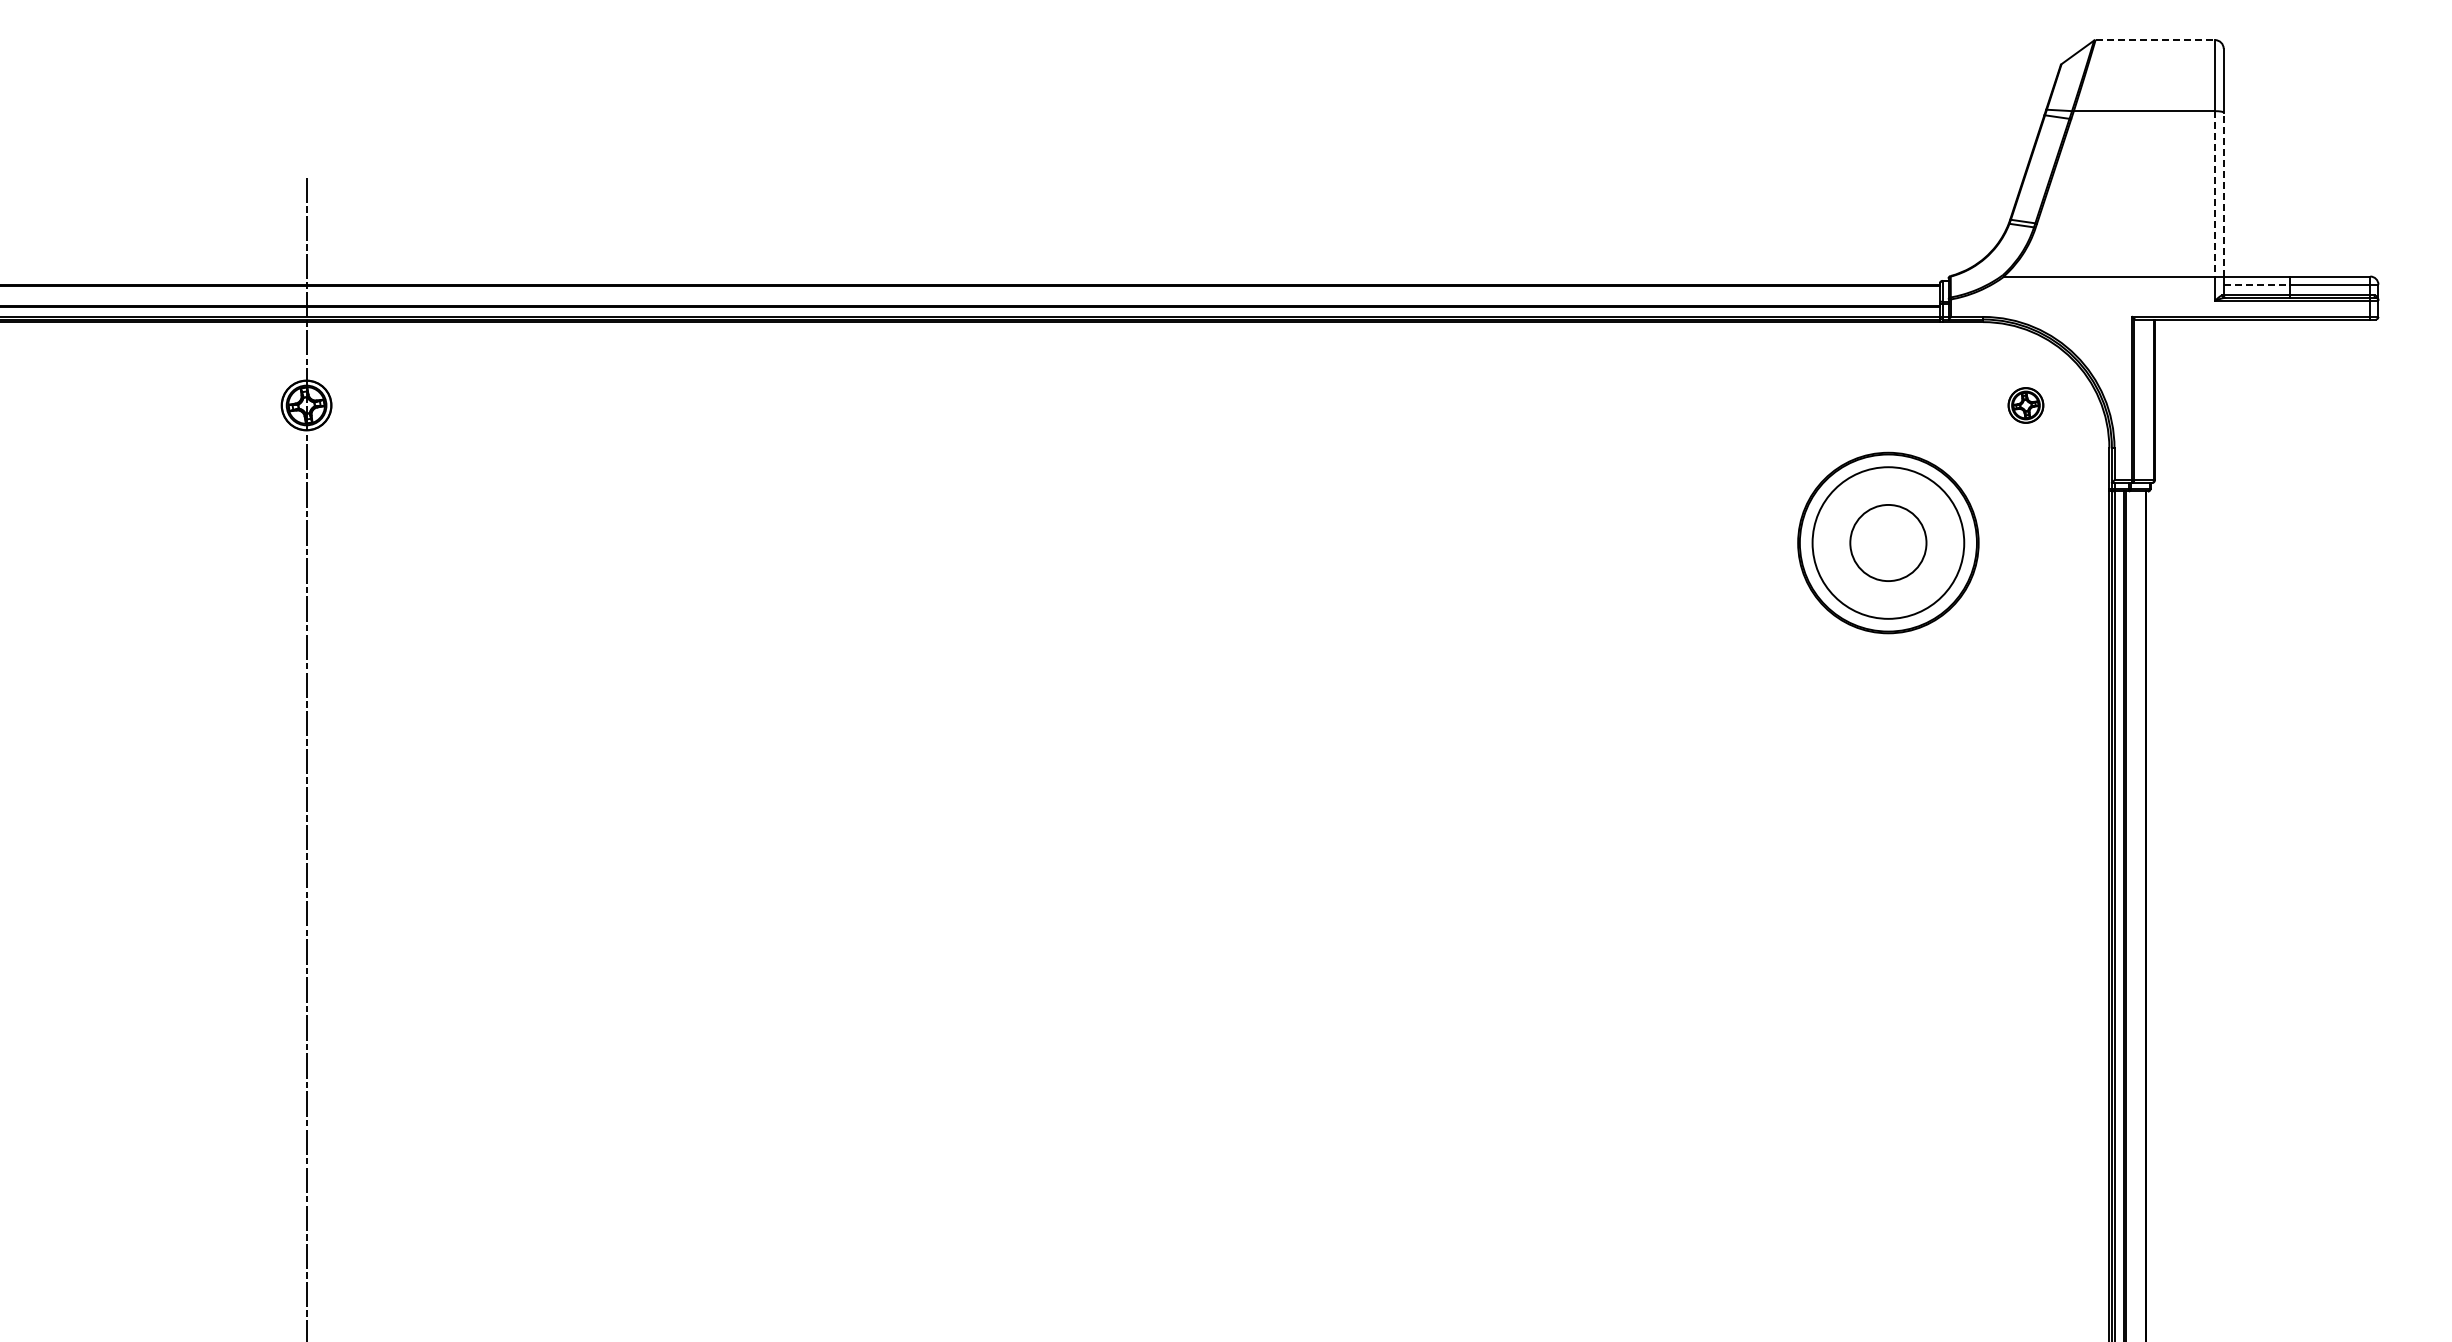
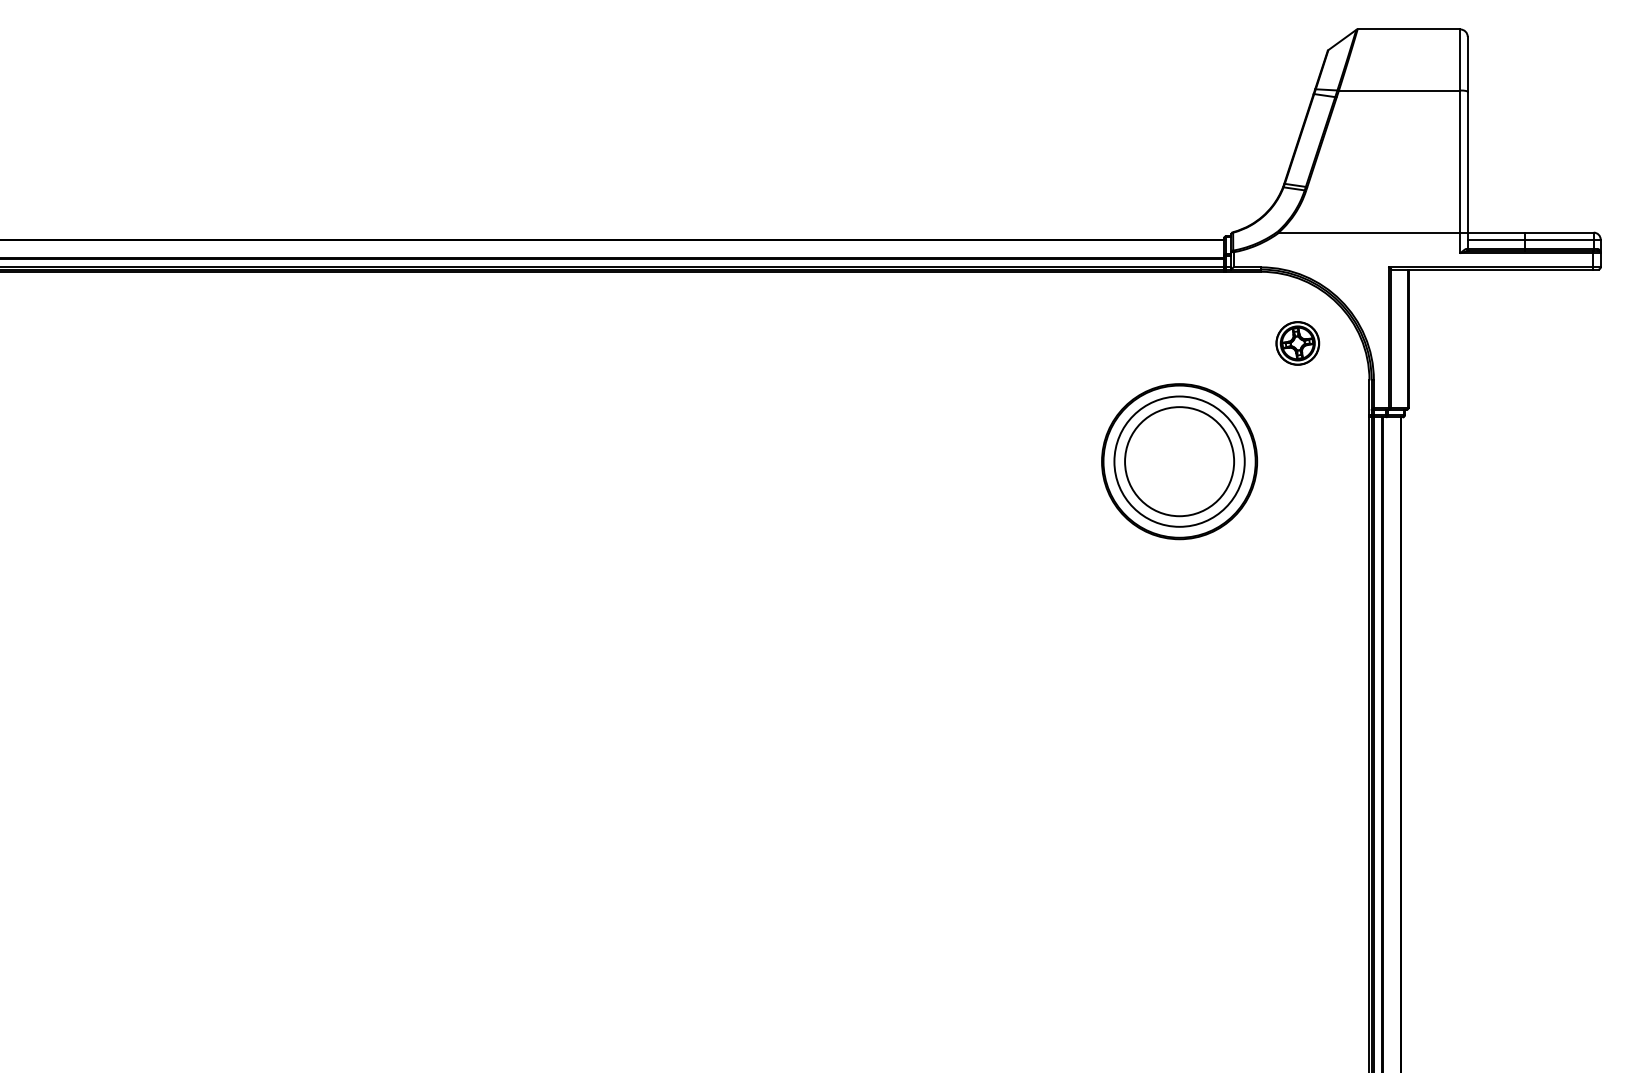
line: (2155, 40) -> (1409, 29), dashed -> solid
line: (2215, 193) -> (1460, 161), dashed -> solid
line: (2223, 194) -> (1467, 162), dashed -> solid
line: (2257, 284) -> (1496, 239), dashed -> solid
part: (2025, 405) -> (1297, 343), size x1.43
circle: (1887, 542) -> (1178, 461), size x1.67

